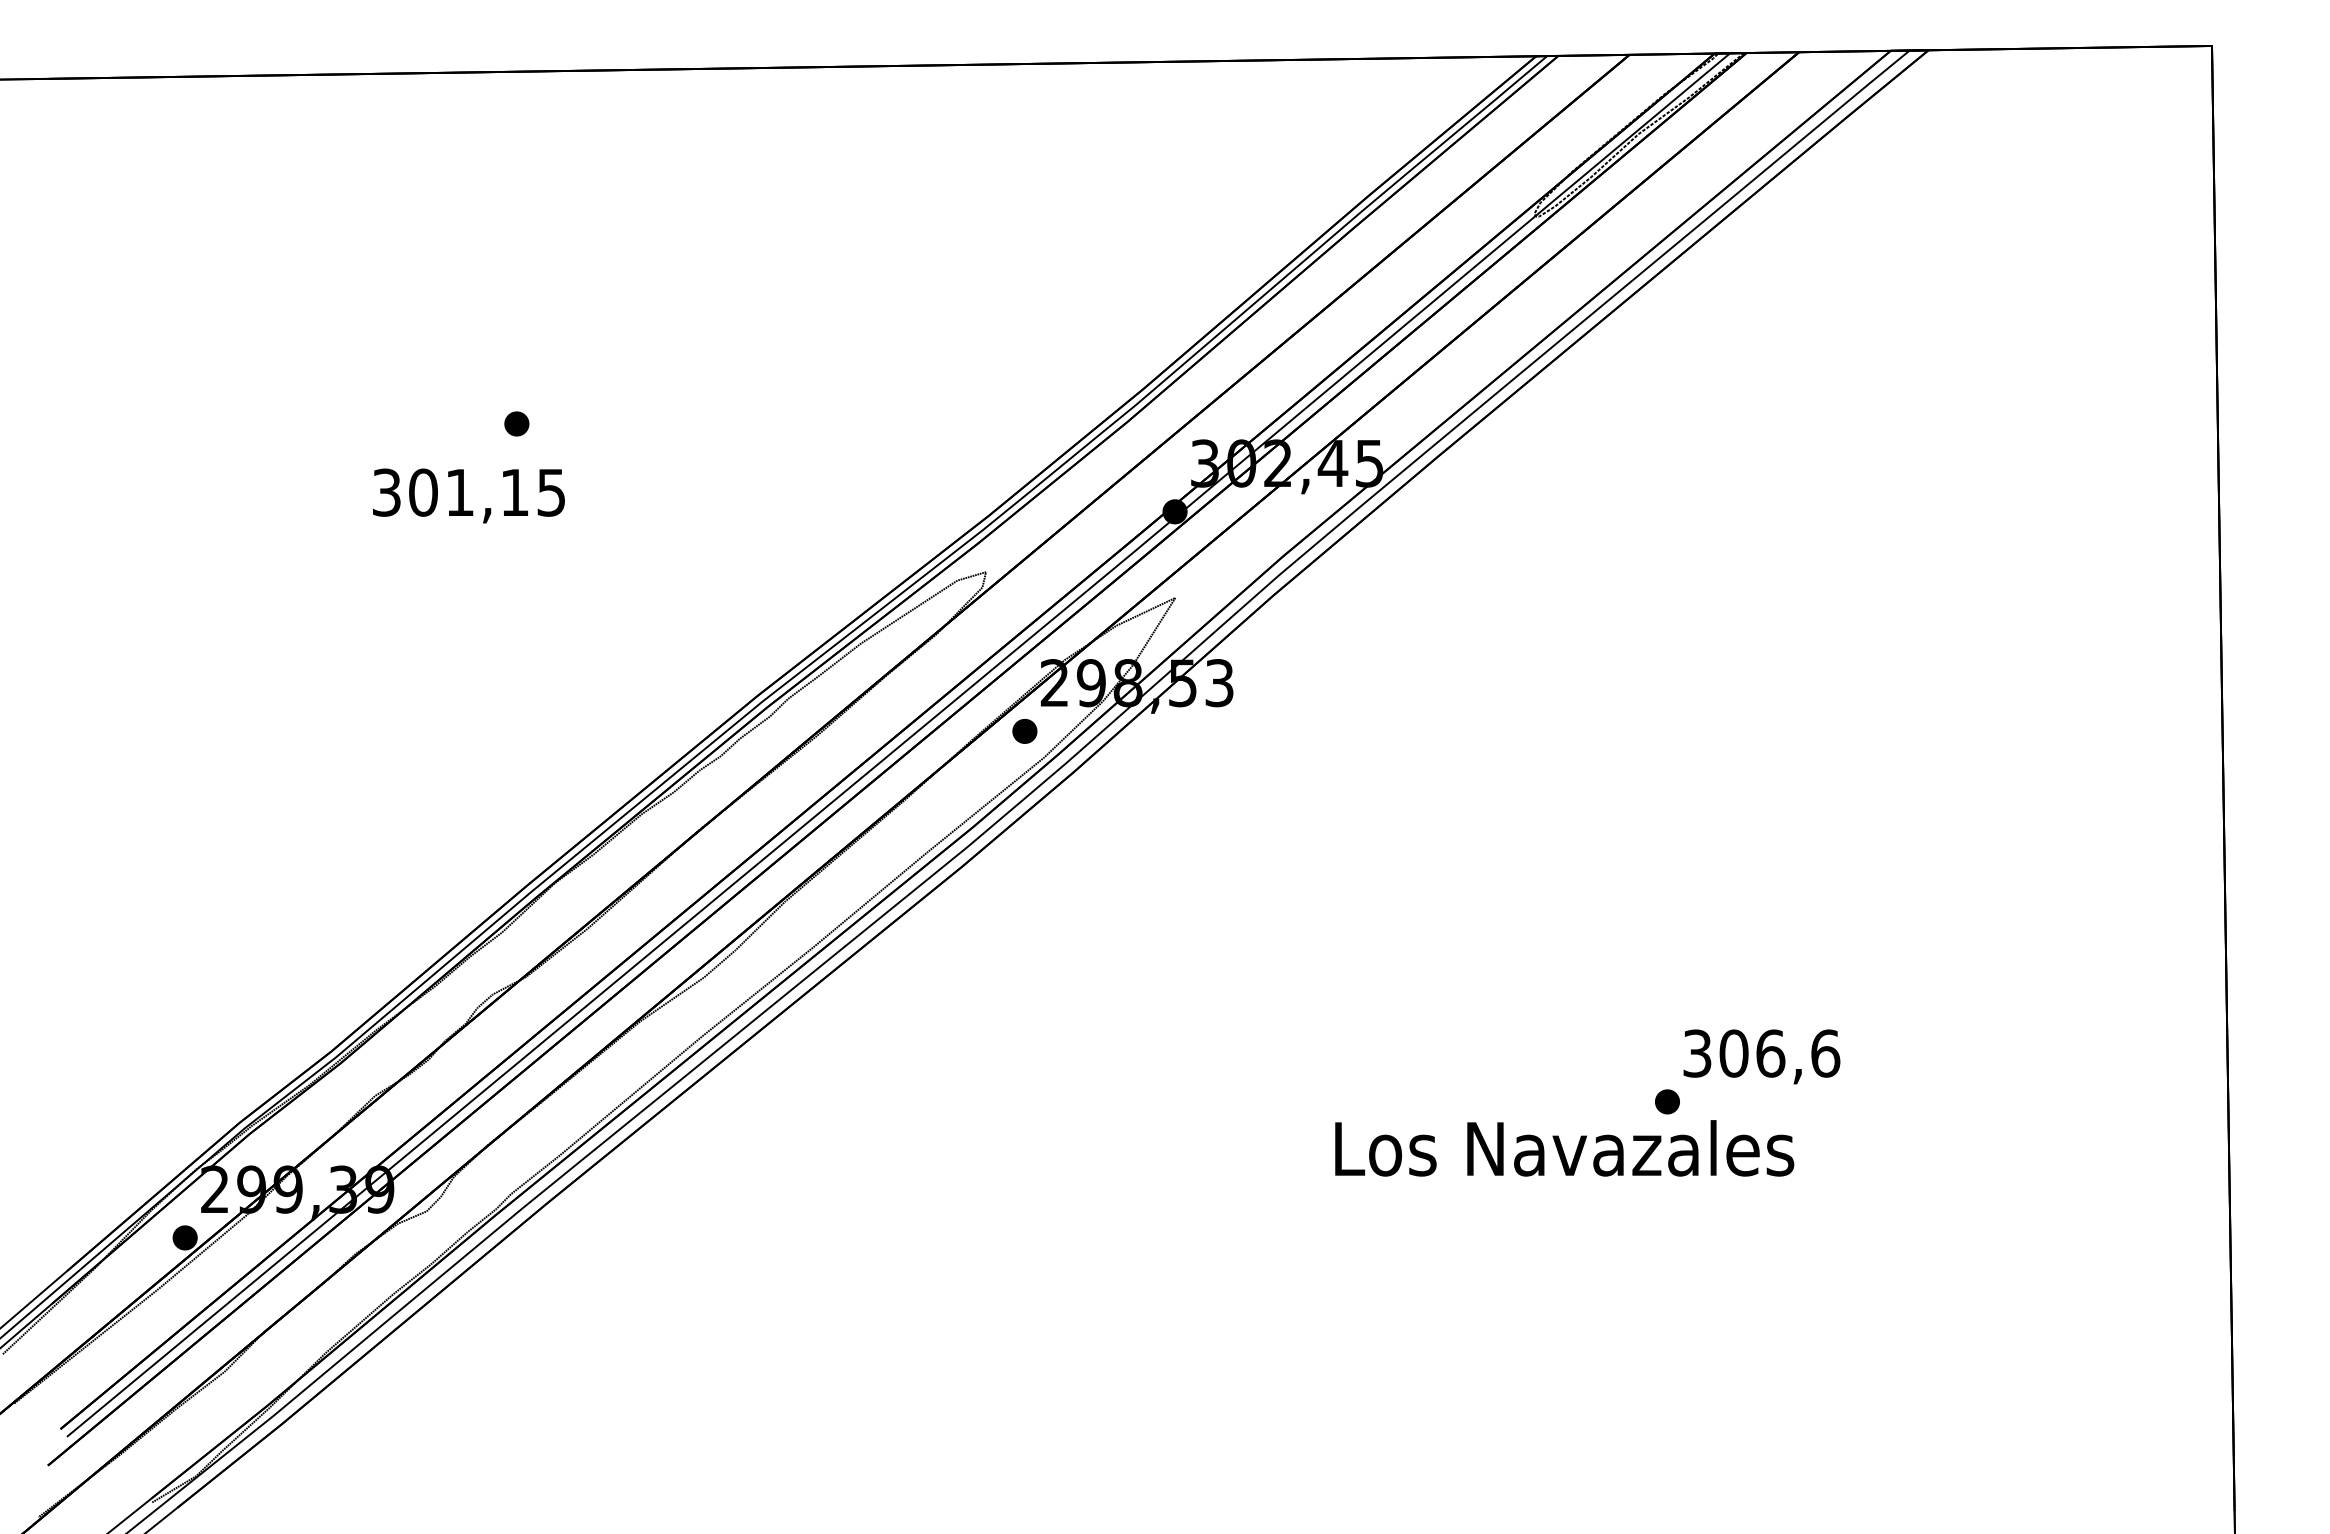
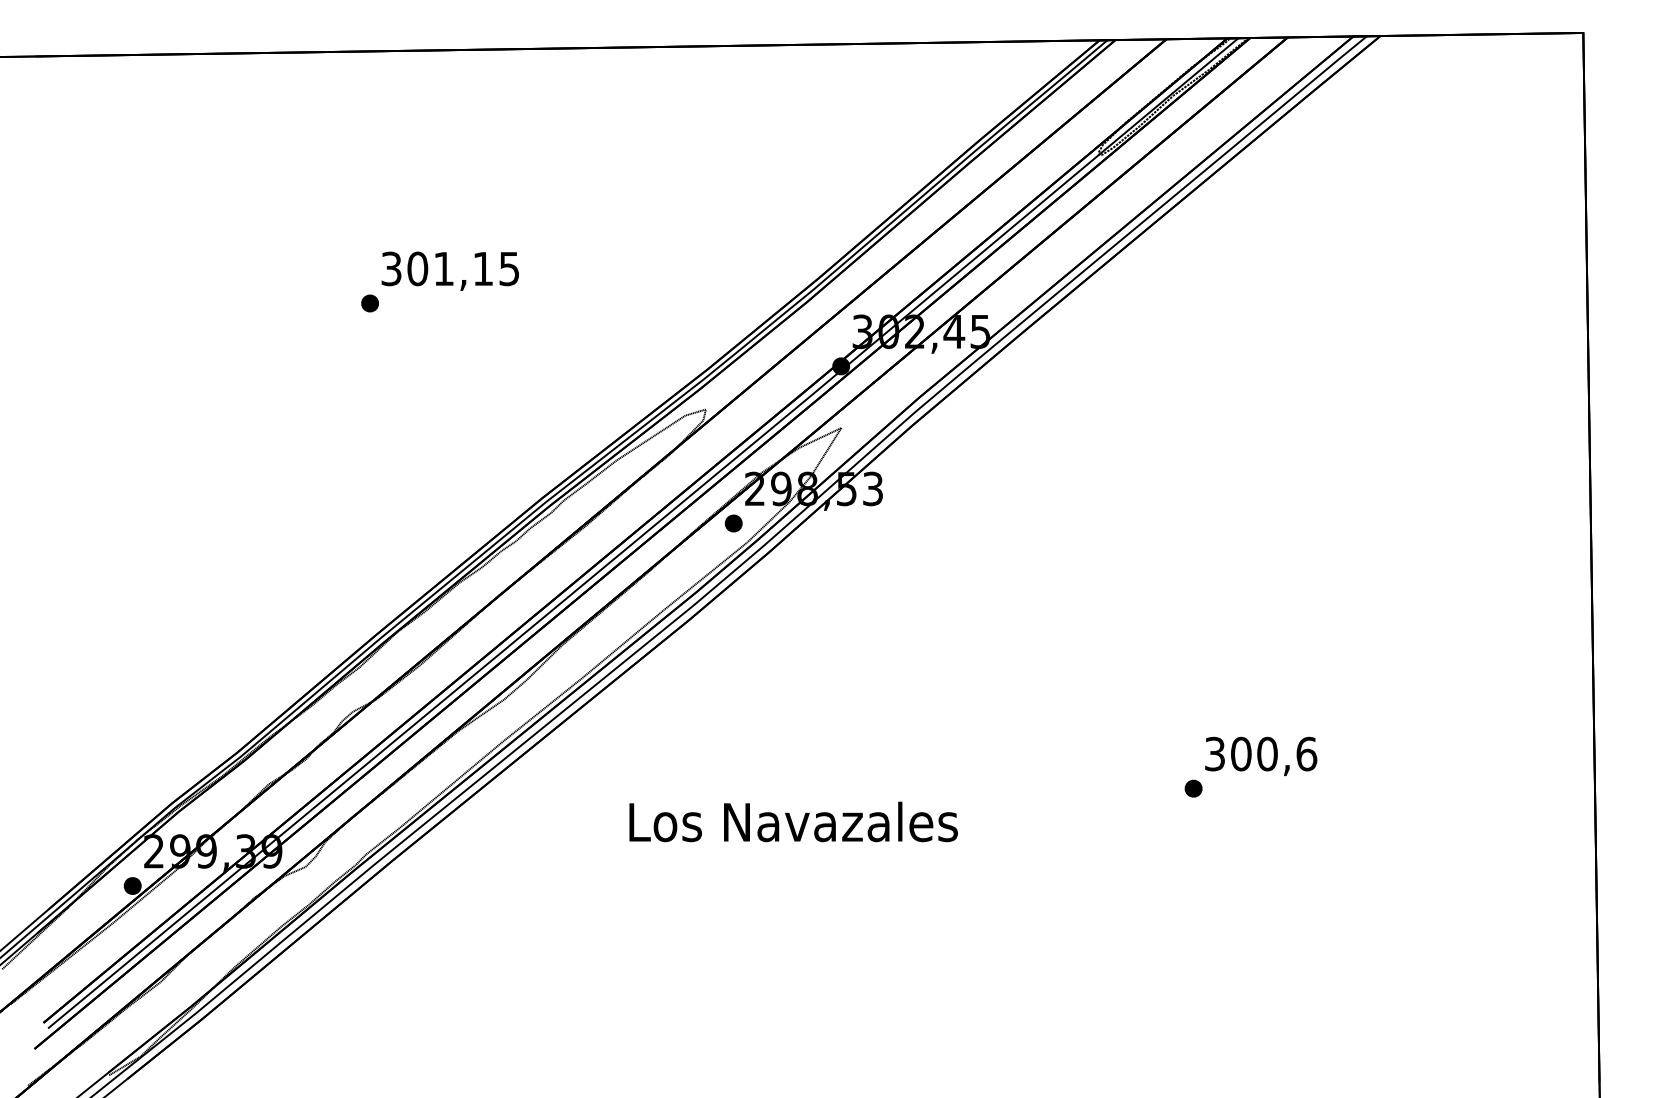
text: (468, 495) -> (450, 270), moved
text: (1770, 1053) -> (1267, 754), 306,6 -> 300,6
text: (1564, 1148) -> (793, 822), moved

